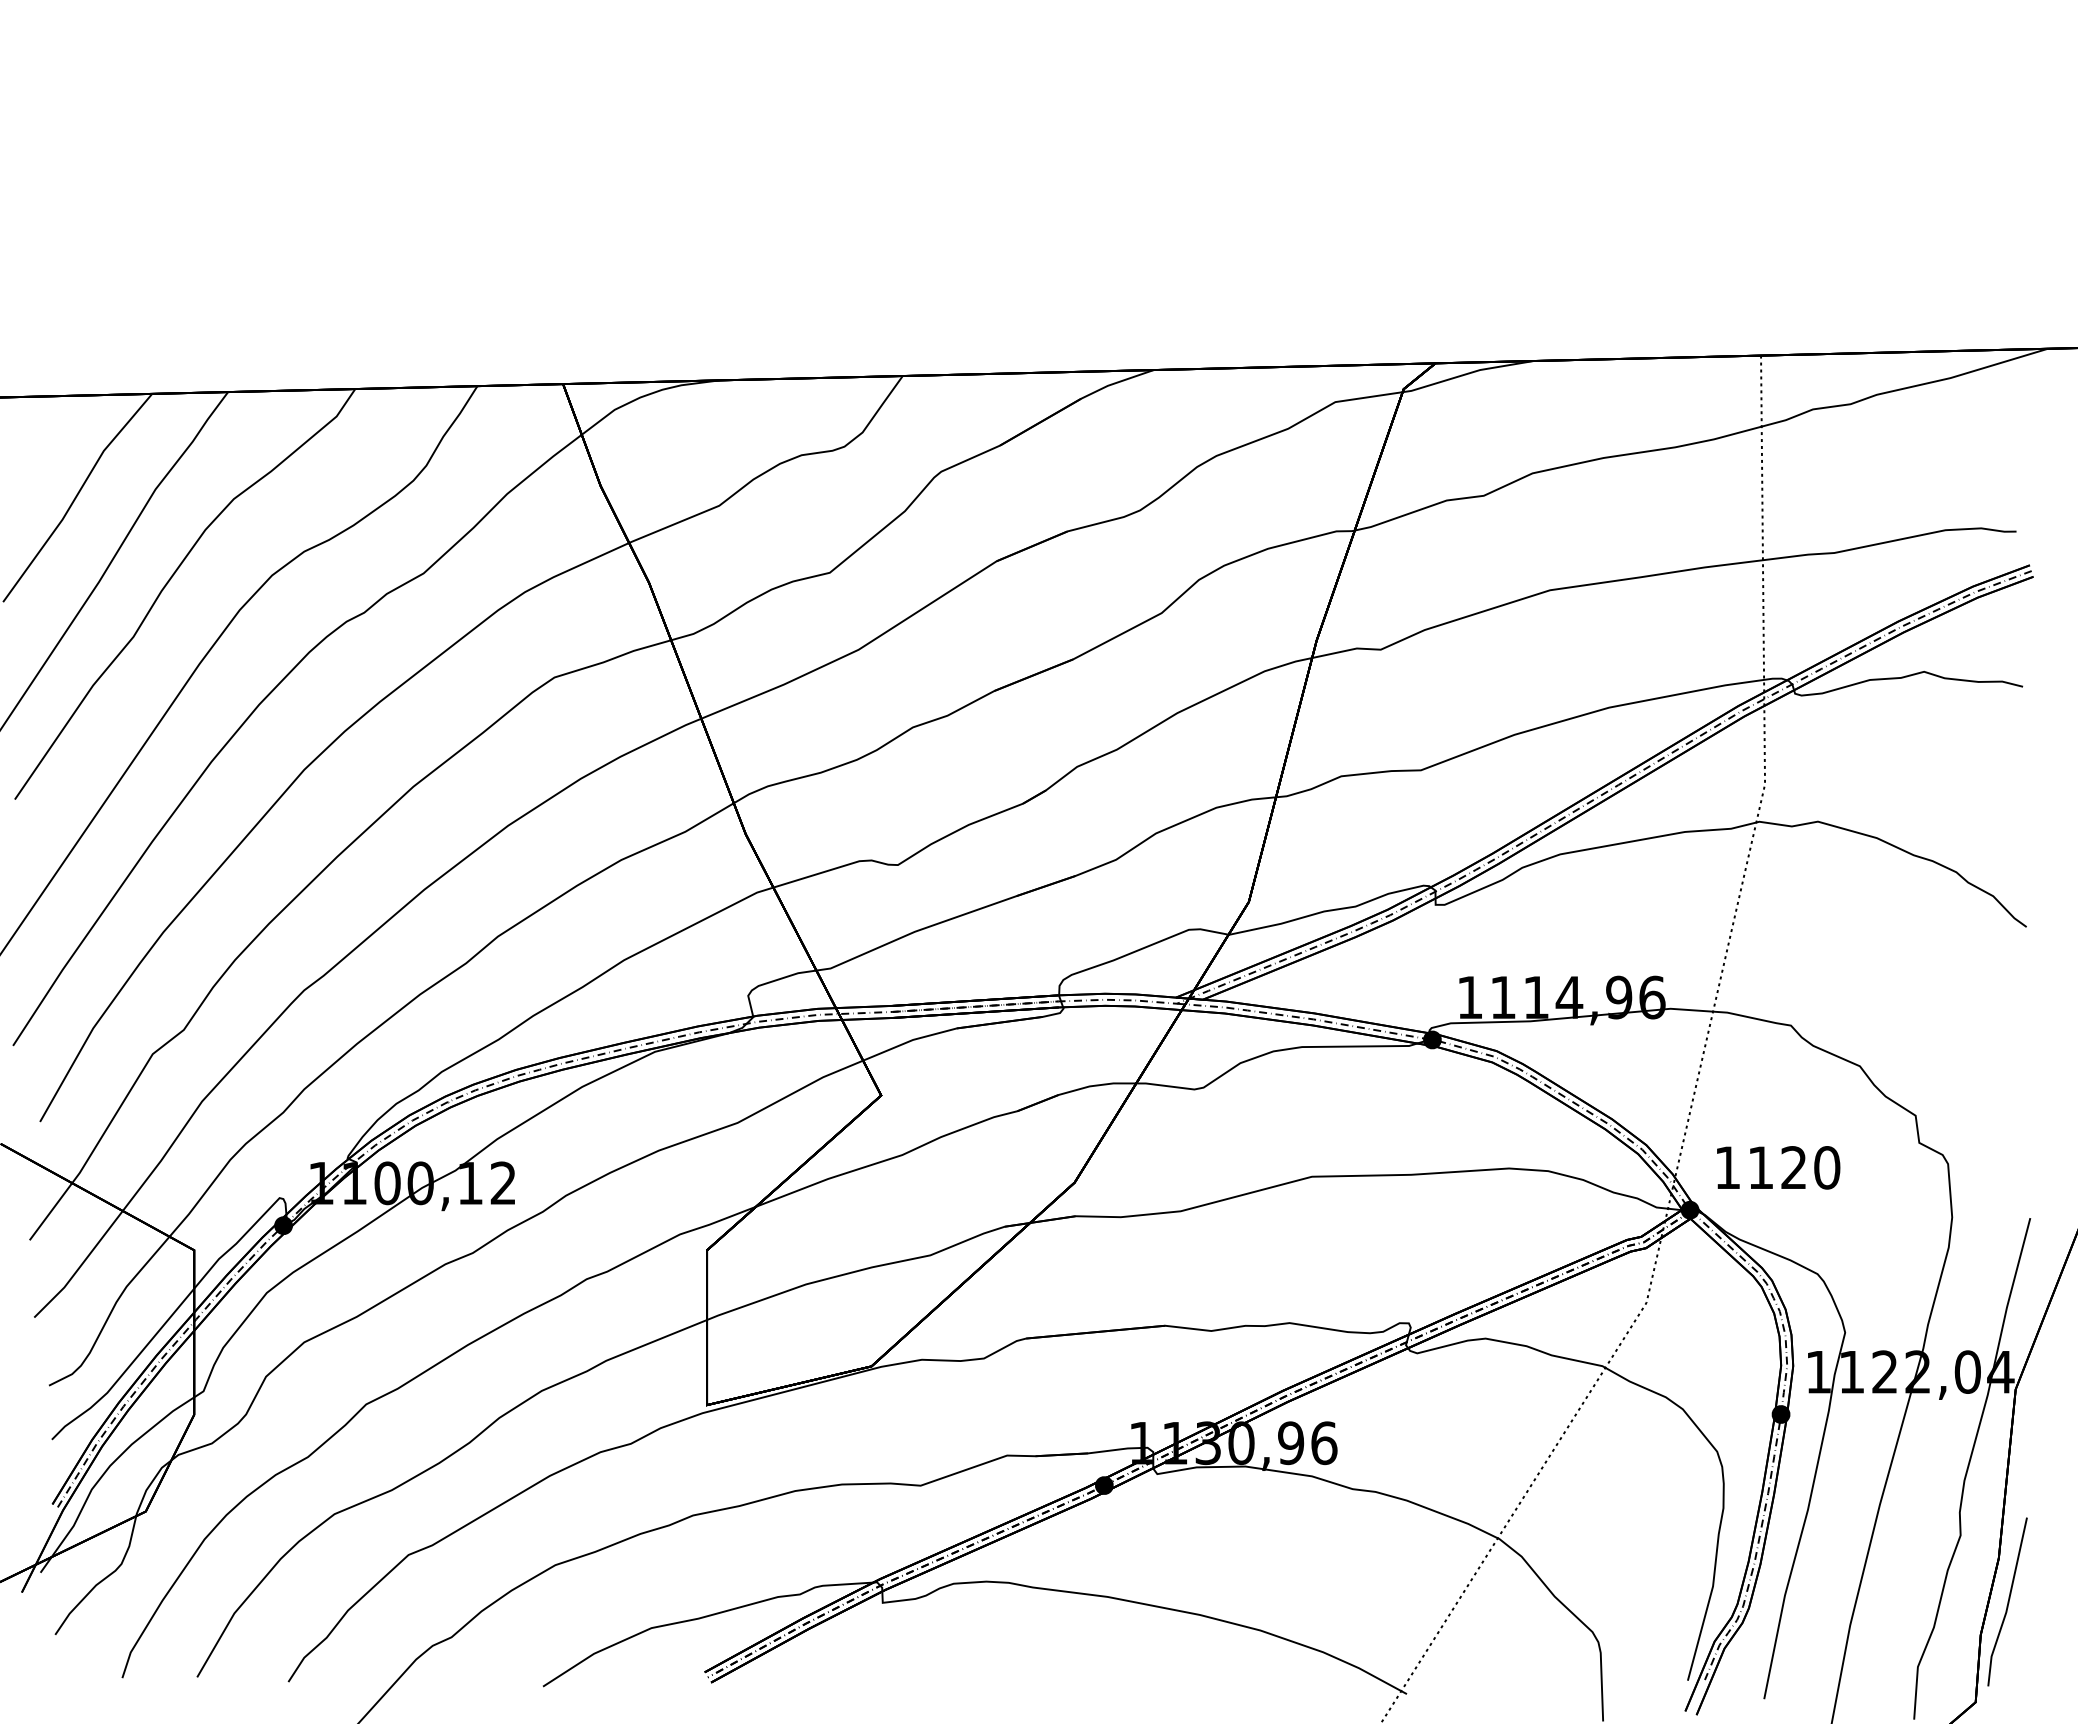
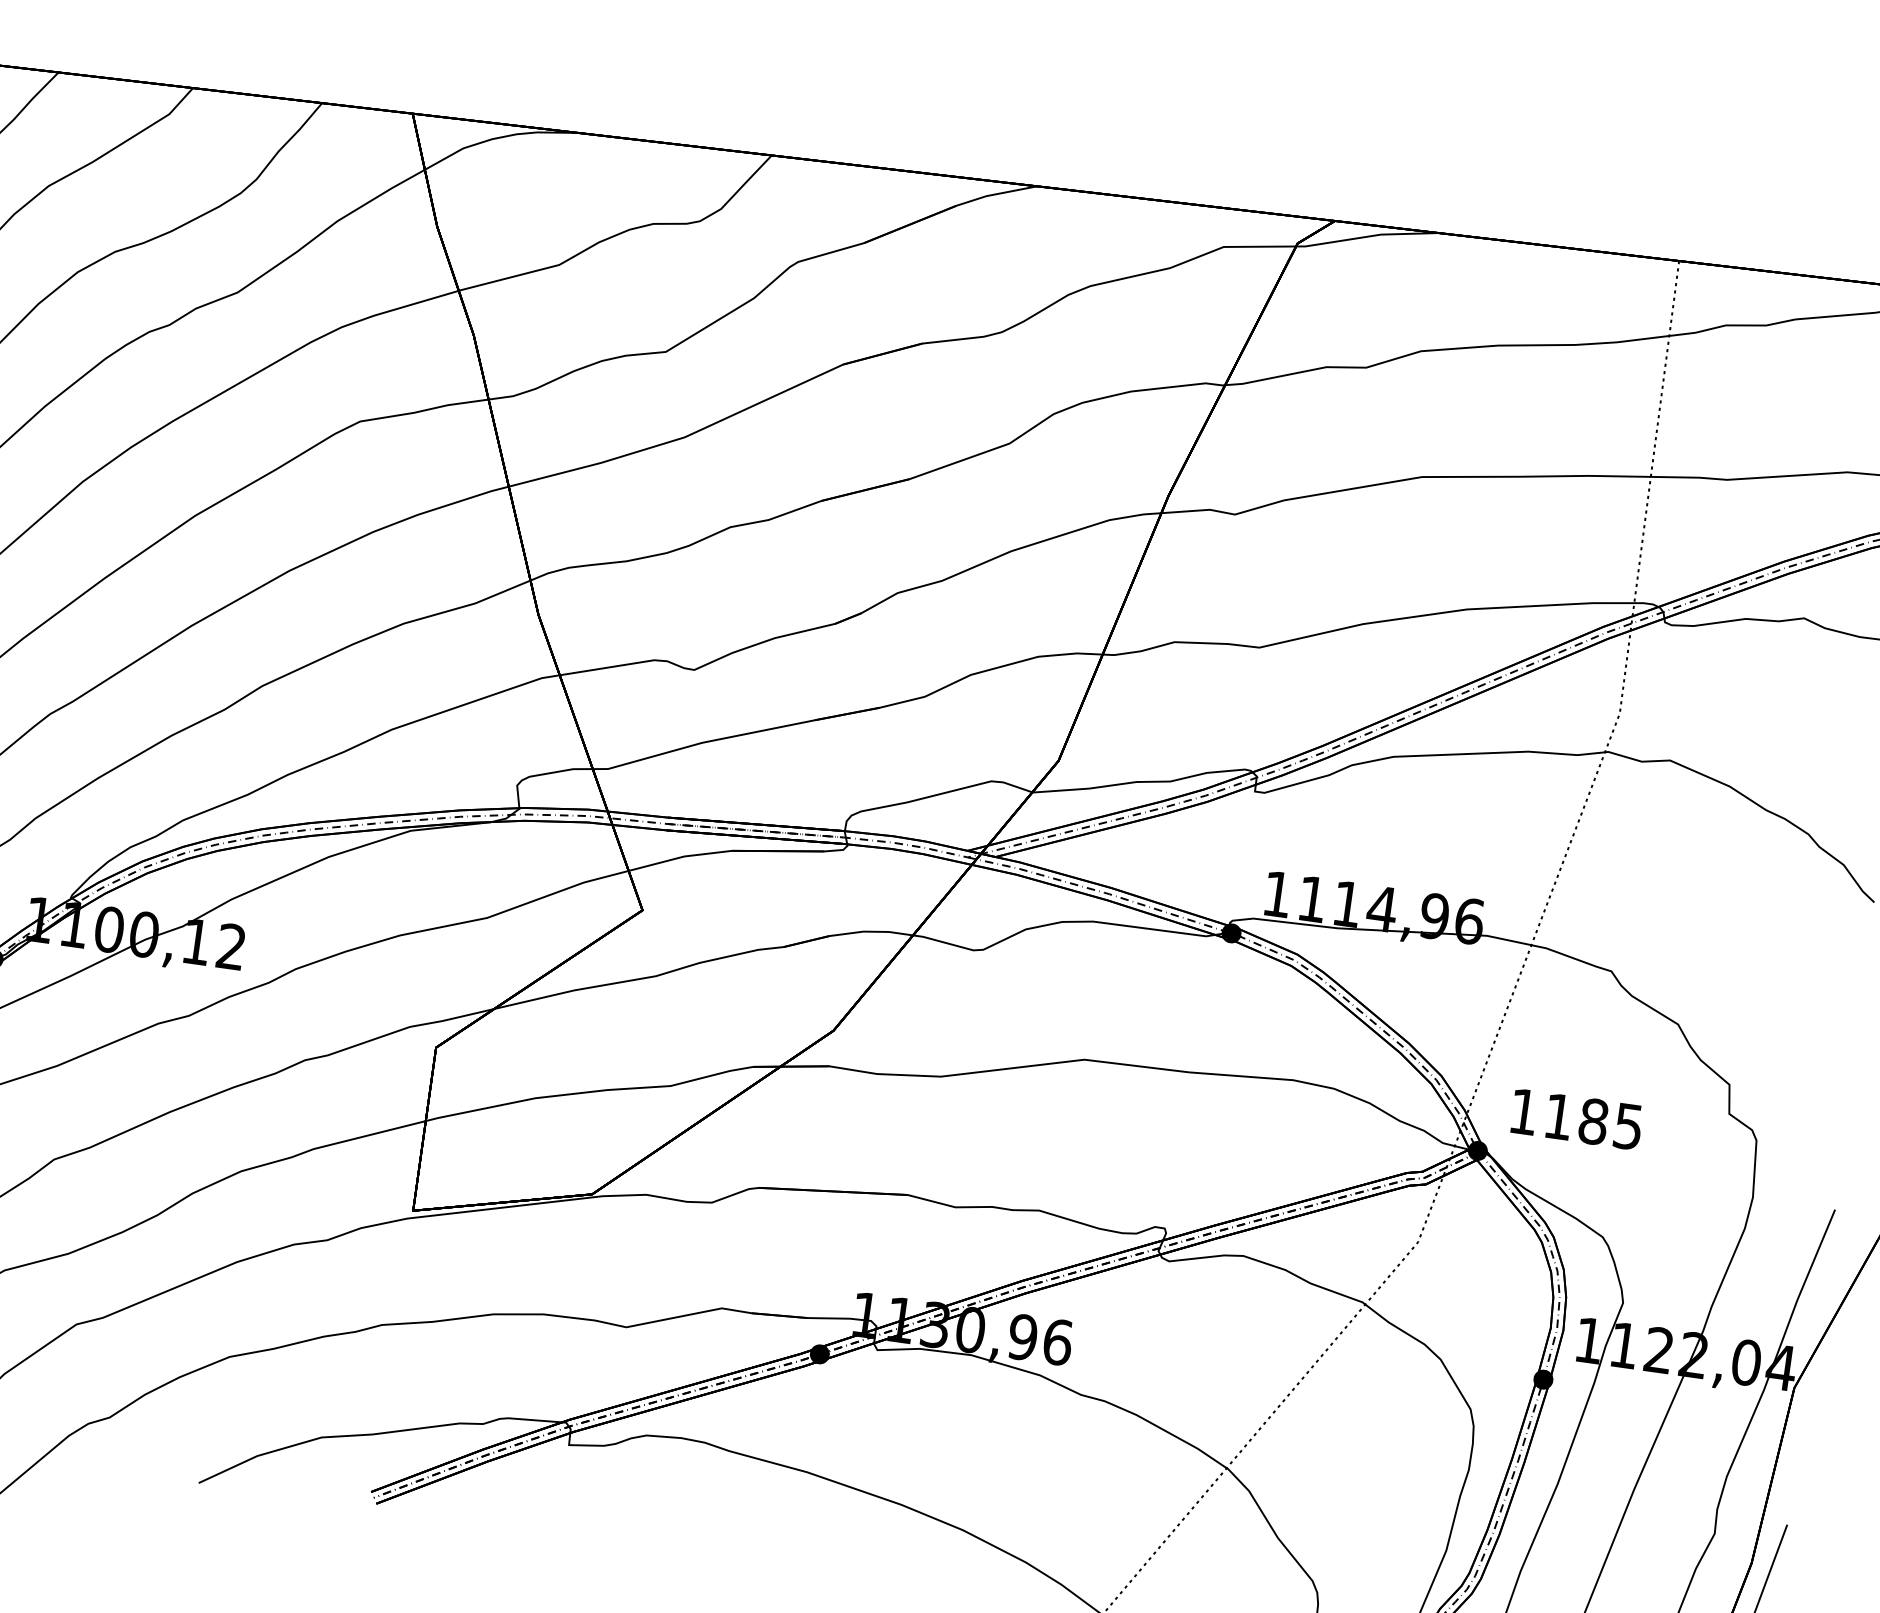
text: (1810, 1167) -> (1611, 1123), 1120 -> 1185

